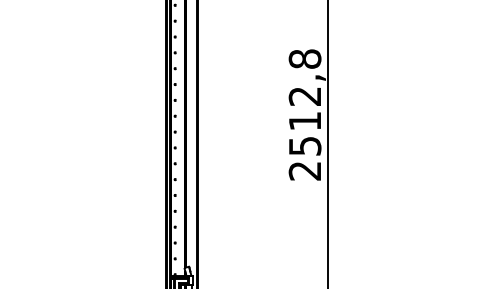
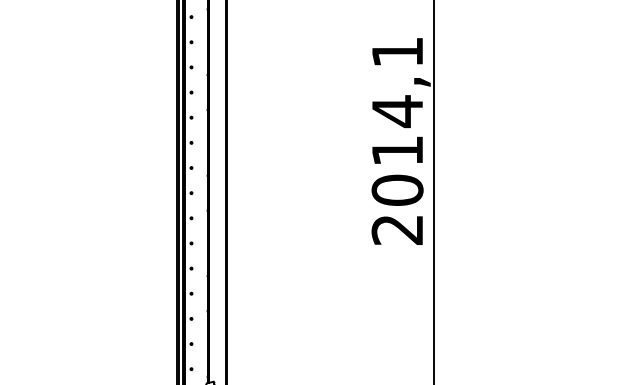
text: (304, 102) -> (396, 121), 2512,8 -> 2014,1

